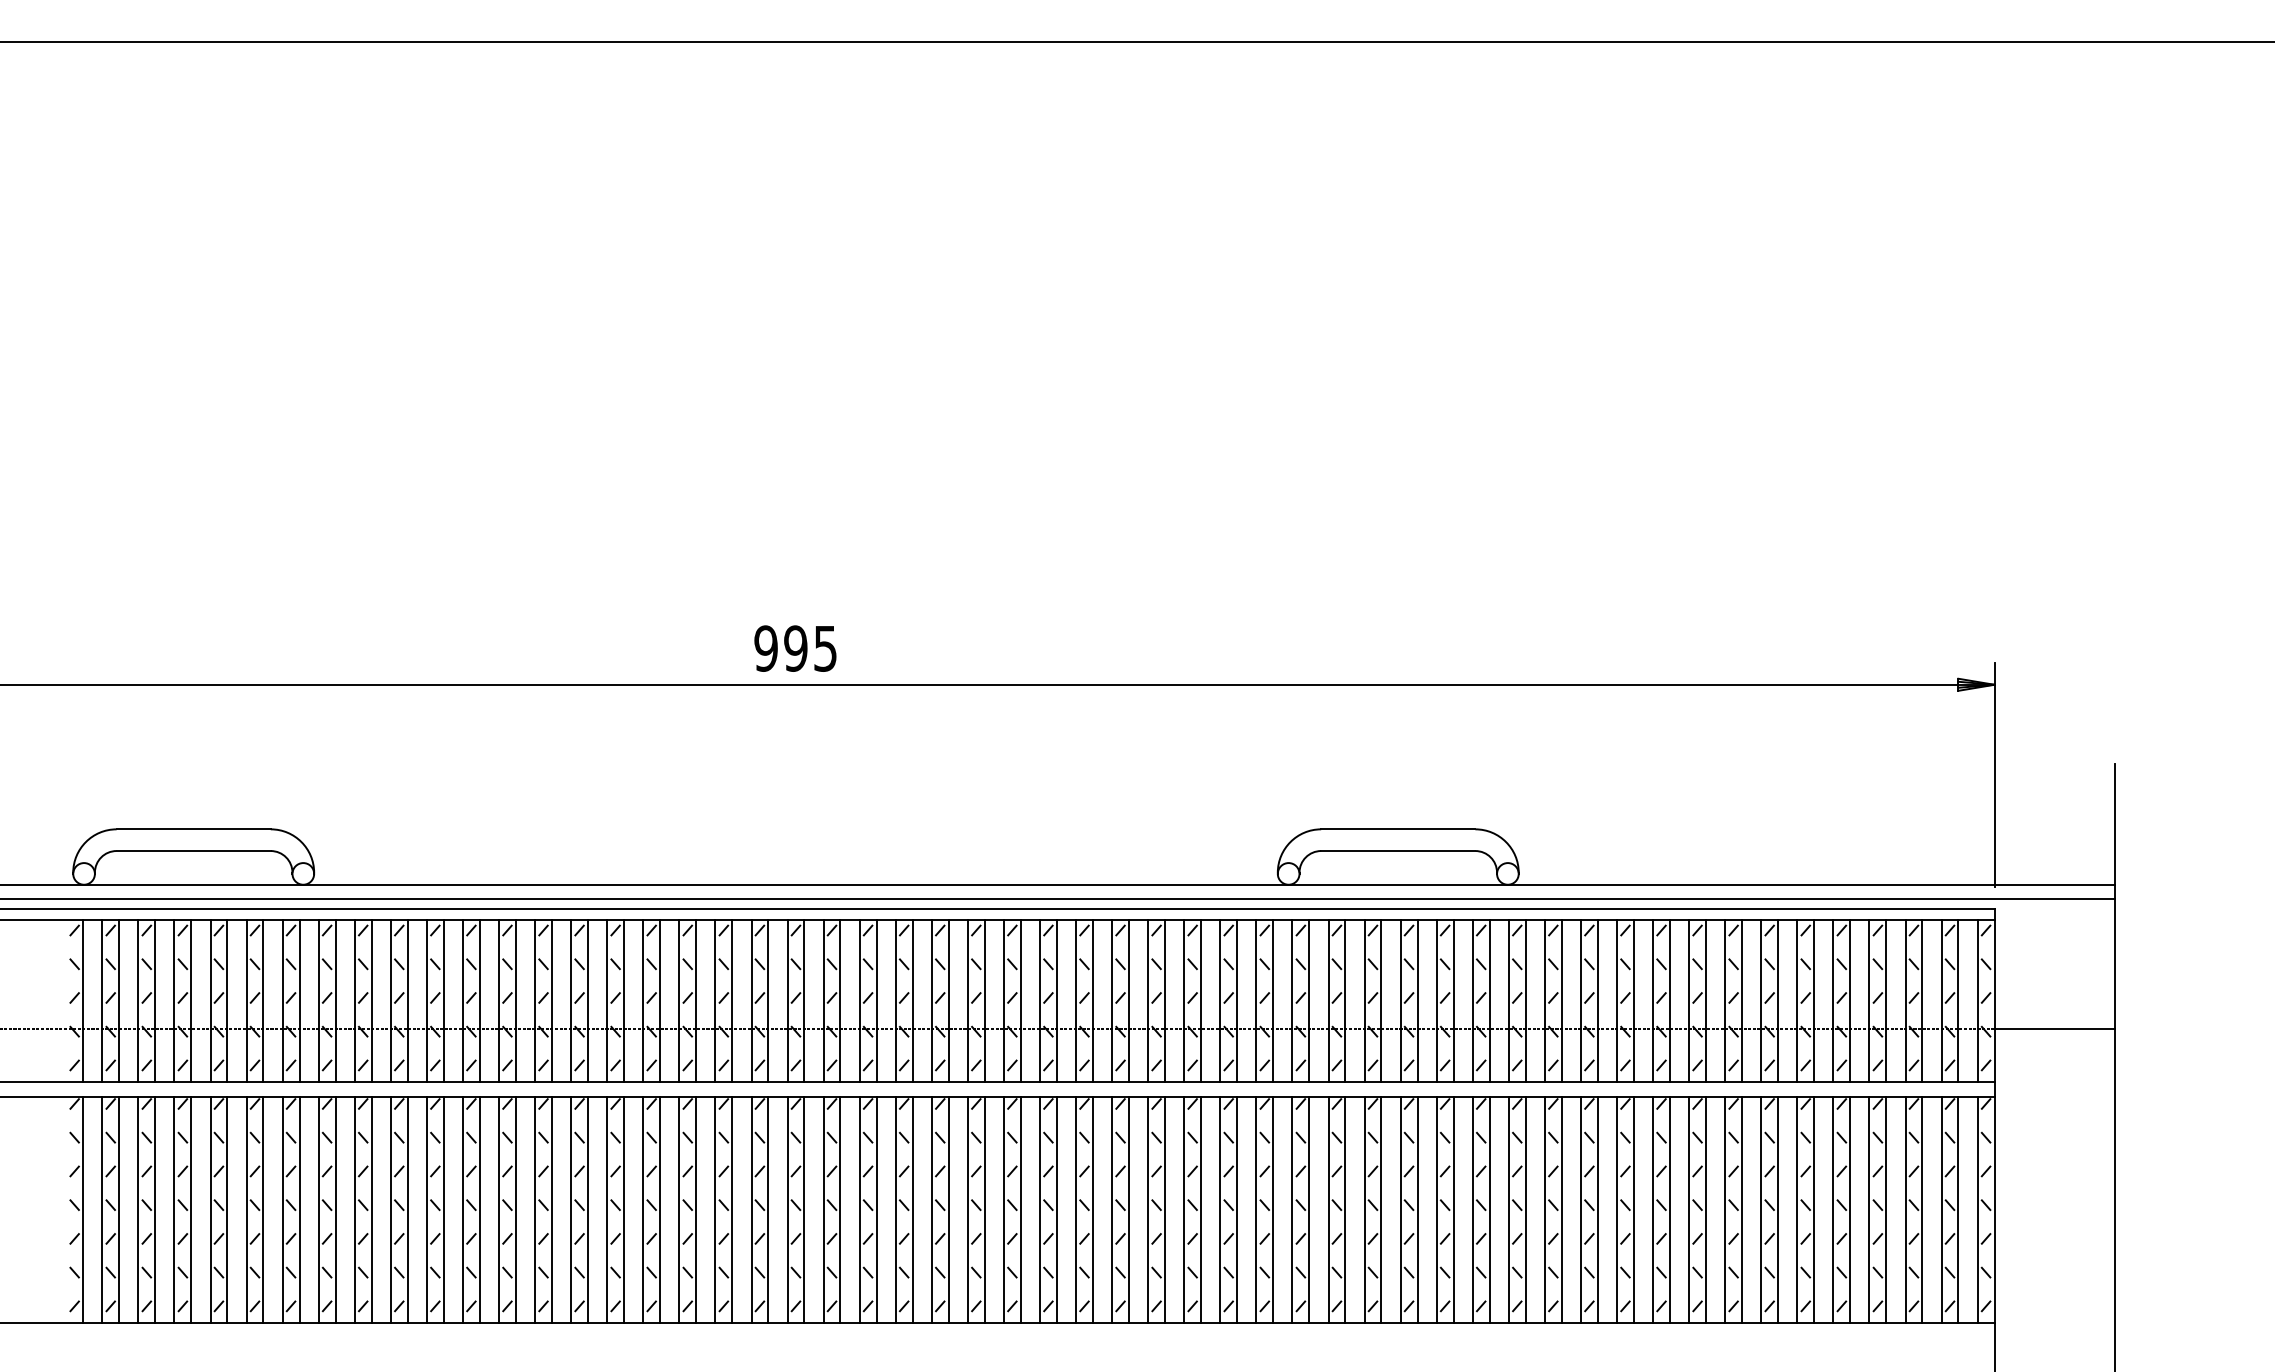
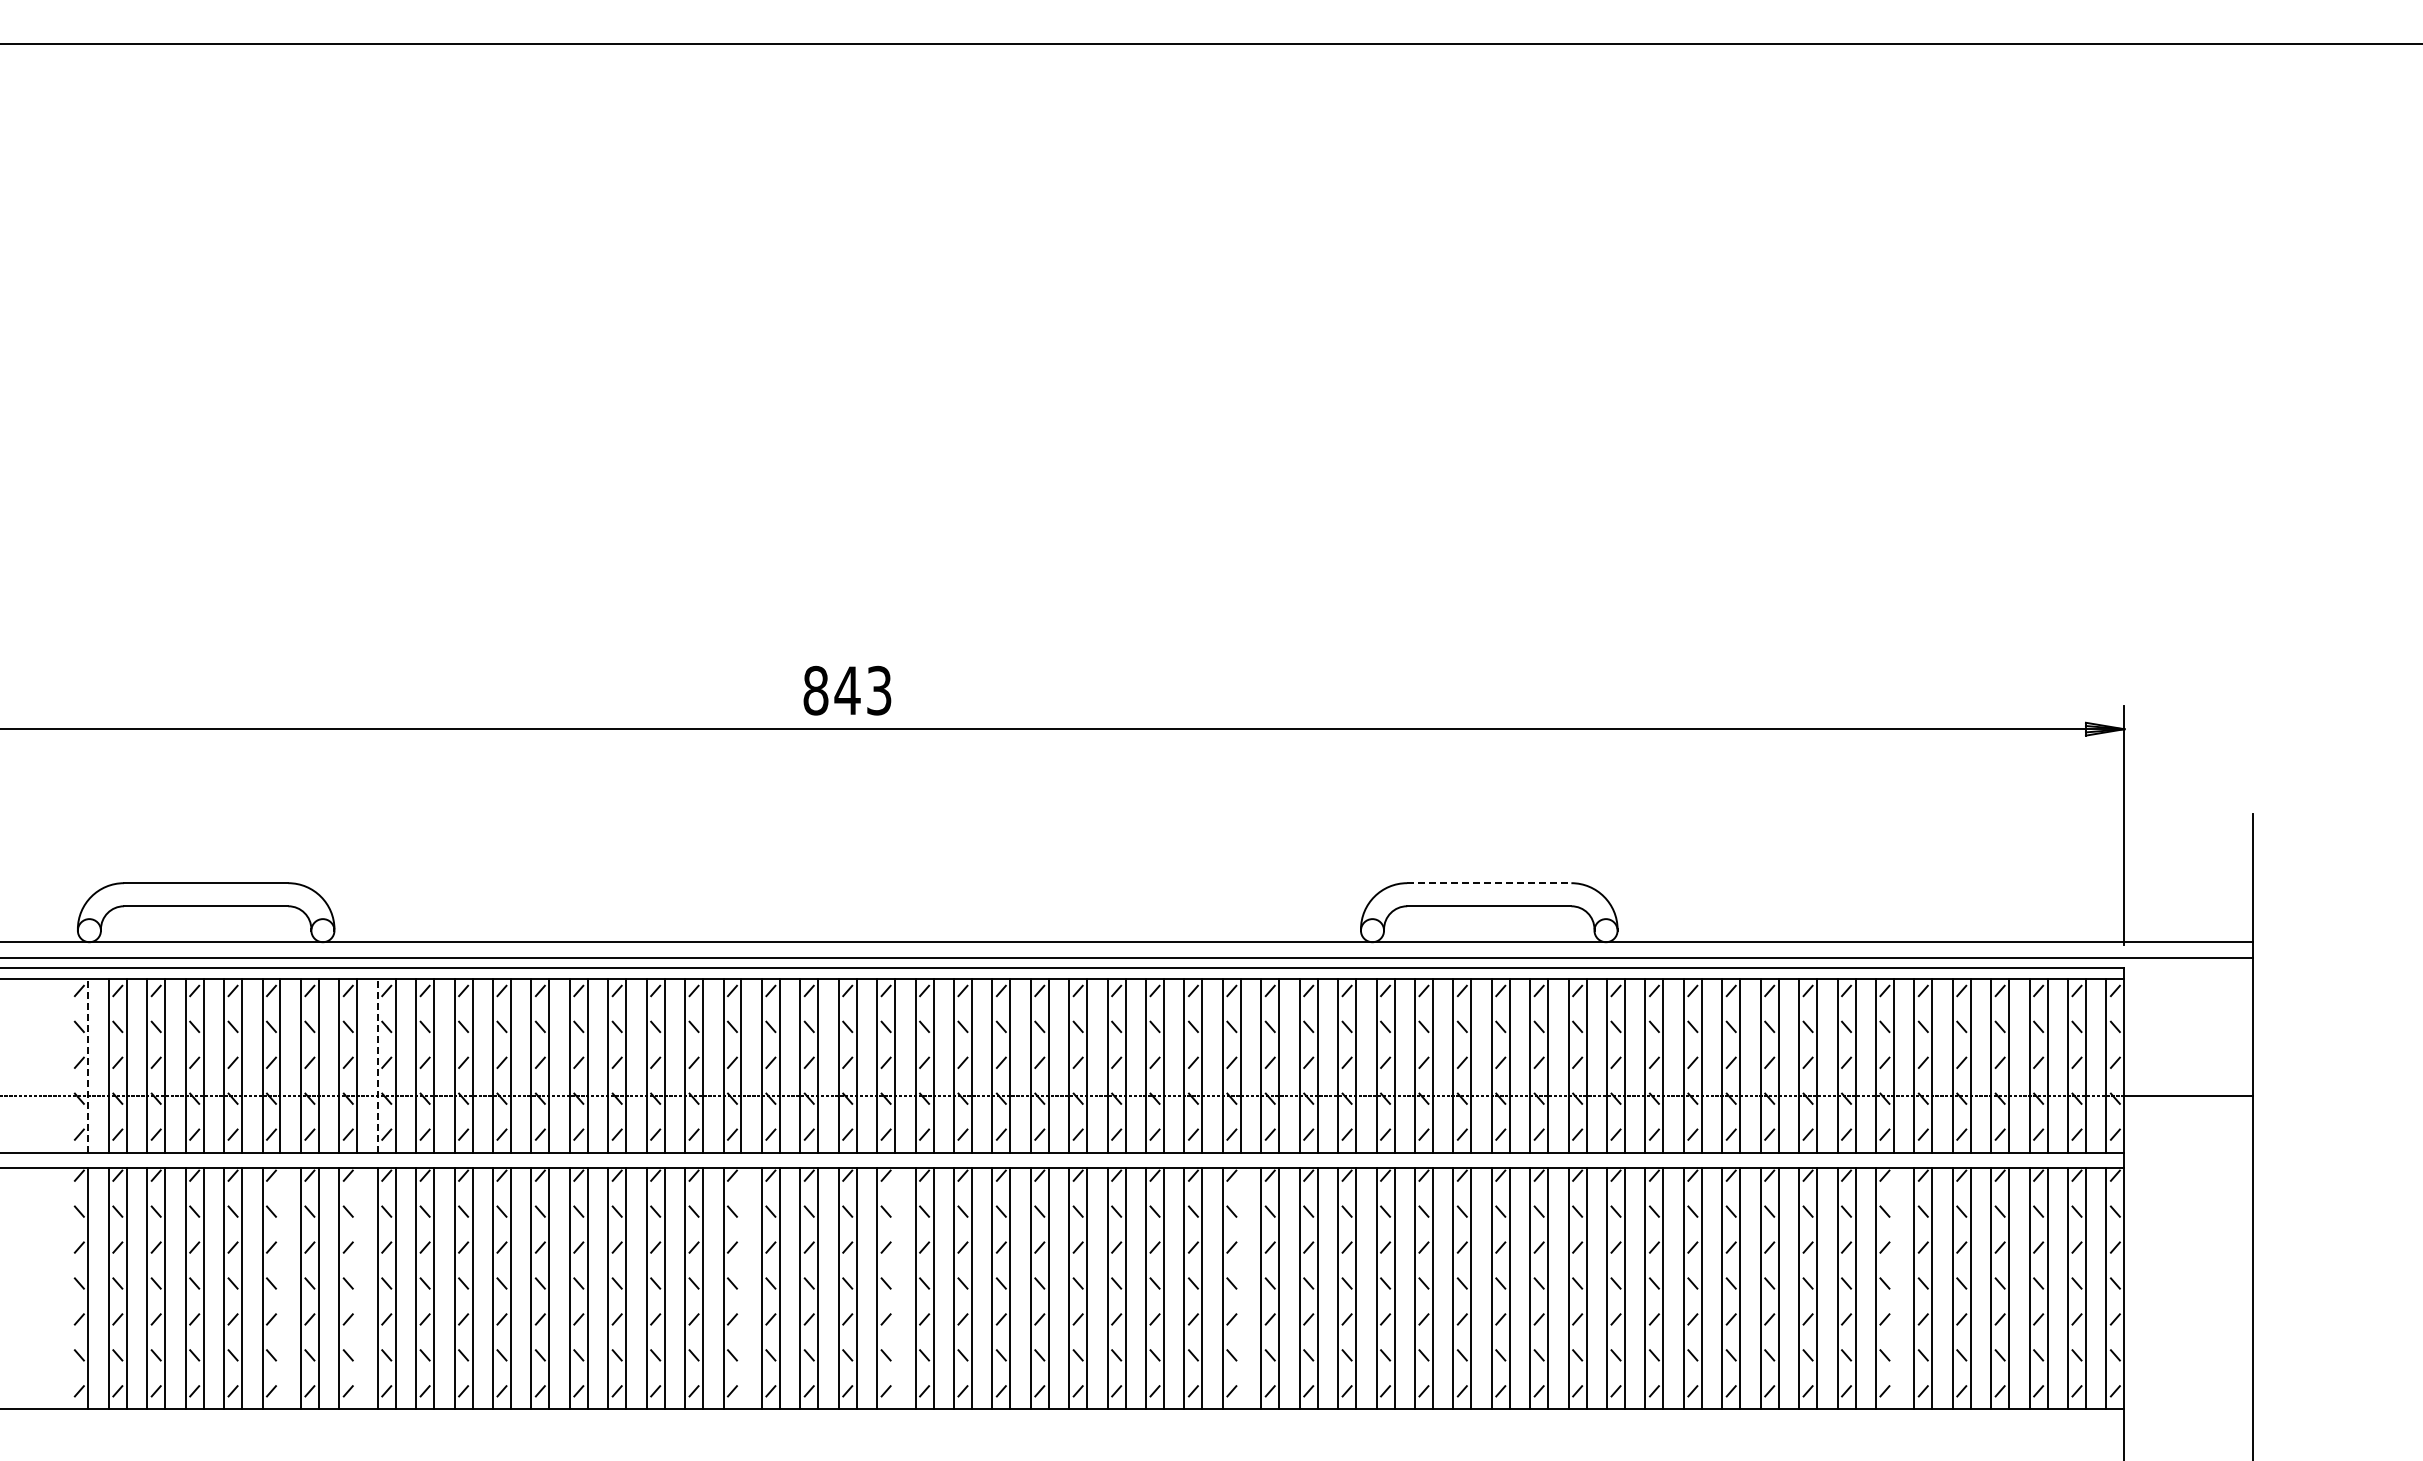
text: (795, 648) -> (847, 690), 995 -> 843
line: (1398, 829) -> (1489, 883), solid -> dashed
line: (83, 1001) -> (88, 1066), solid -> dashed
line: (354, 1001) -> (377, 1066), solid -> dashed
line: (263, 1209) -> (280, 1288), removed
line: (335, 1209) -> (357, 1288), removed
line: (696, 1209) -> (741, 1288), removed
line: (840, 1209) -> (895, 1288), removed
line: (1164, 1209) -> (1240, 1288), removed
line: (1777, 1209) -> (1893, 1288), removed

